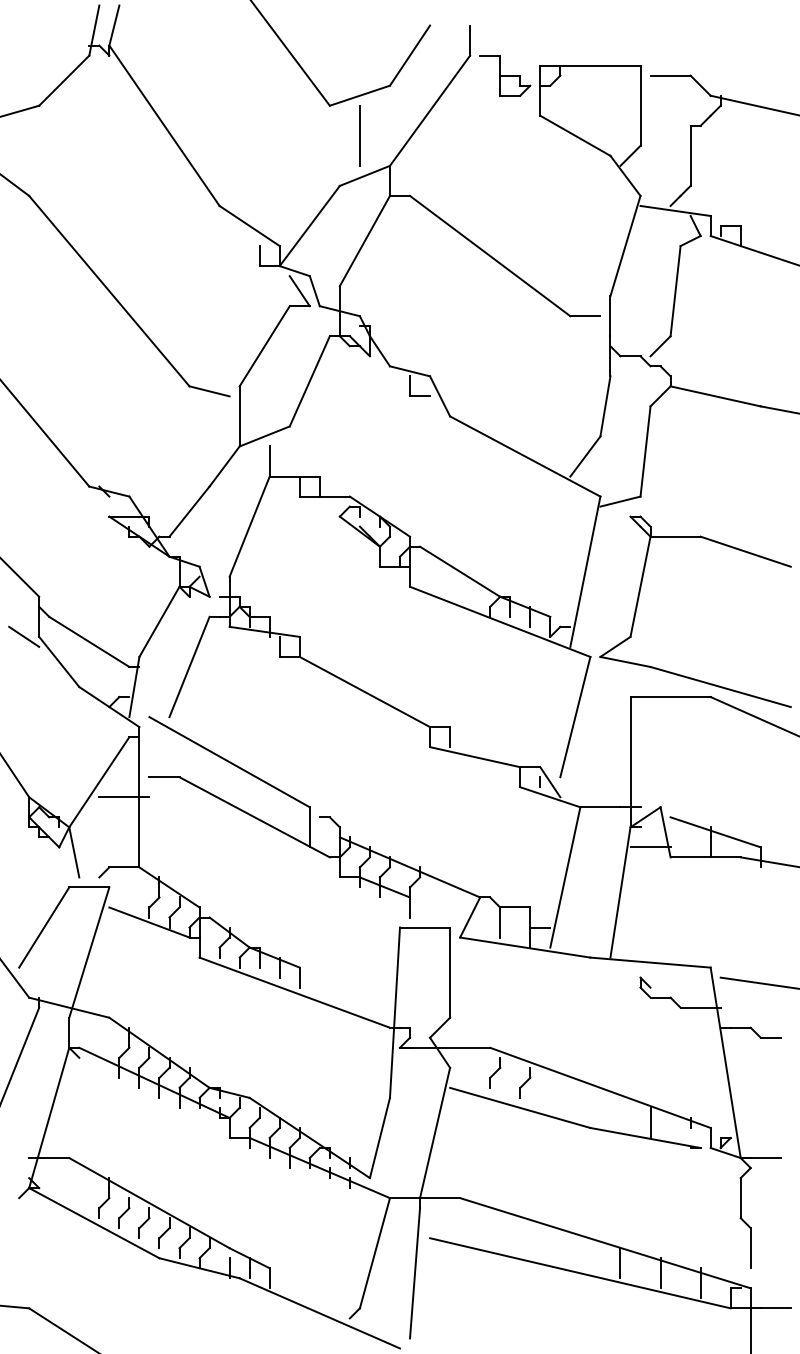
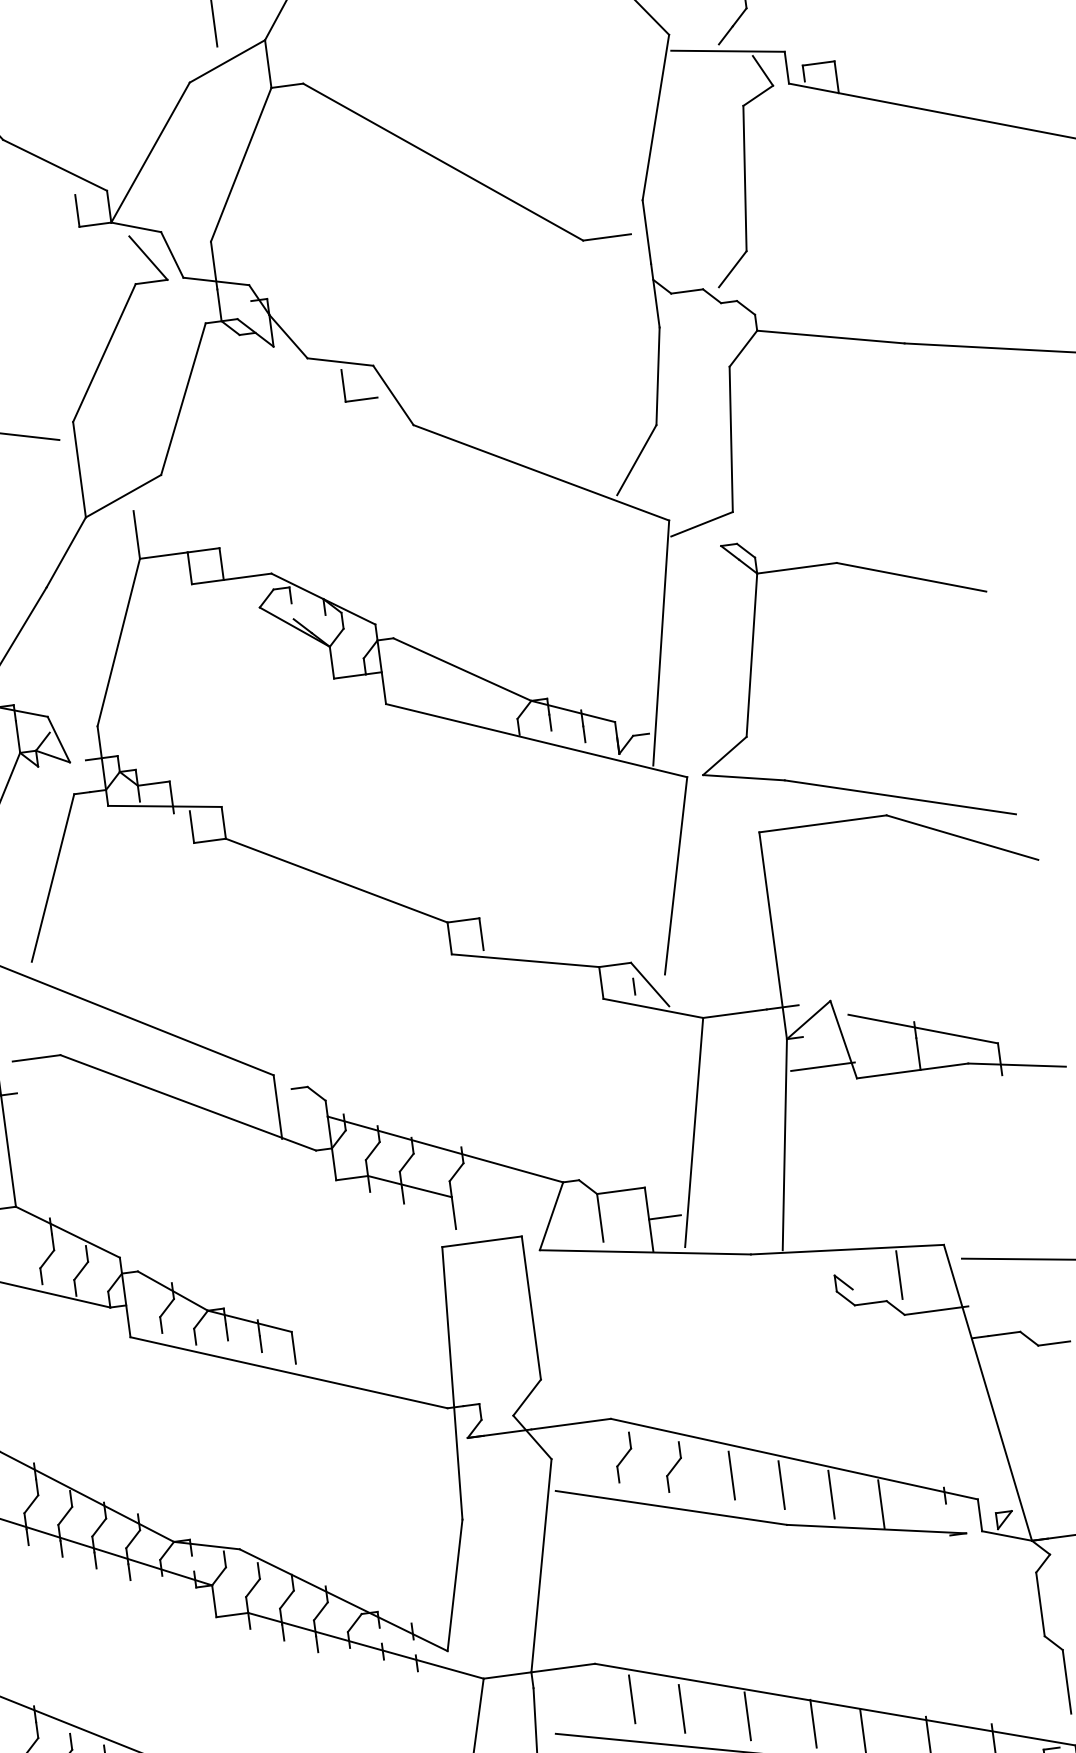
line: (680, 982) -> (899, 1274), added
line: (560, 1092) -> (732, 1474), added
line: (590, 1102) -> (781, 1484), added
line: (620, 1112) -> (831, 1493), added
line: (480, 1223) -> (632, 1699), added
line: (510, 1233) -> (682, 1709), added
line: (550, 1243) -> (748, 1716), added
line: (590, 1253) -> (813, 1724), added

